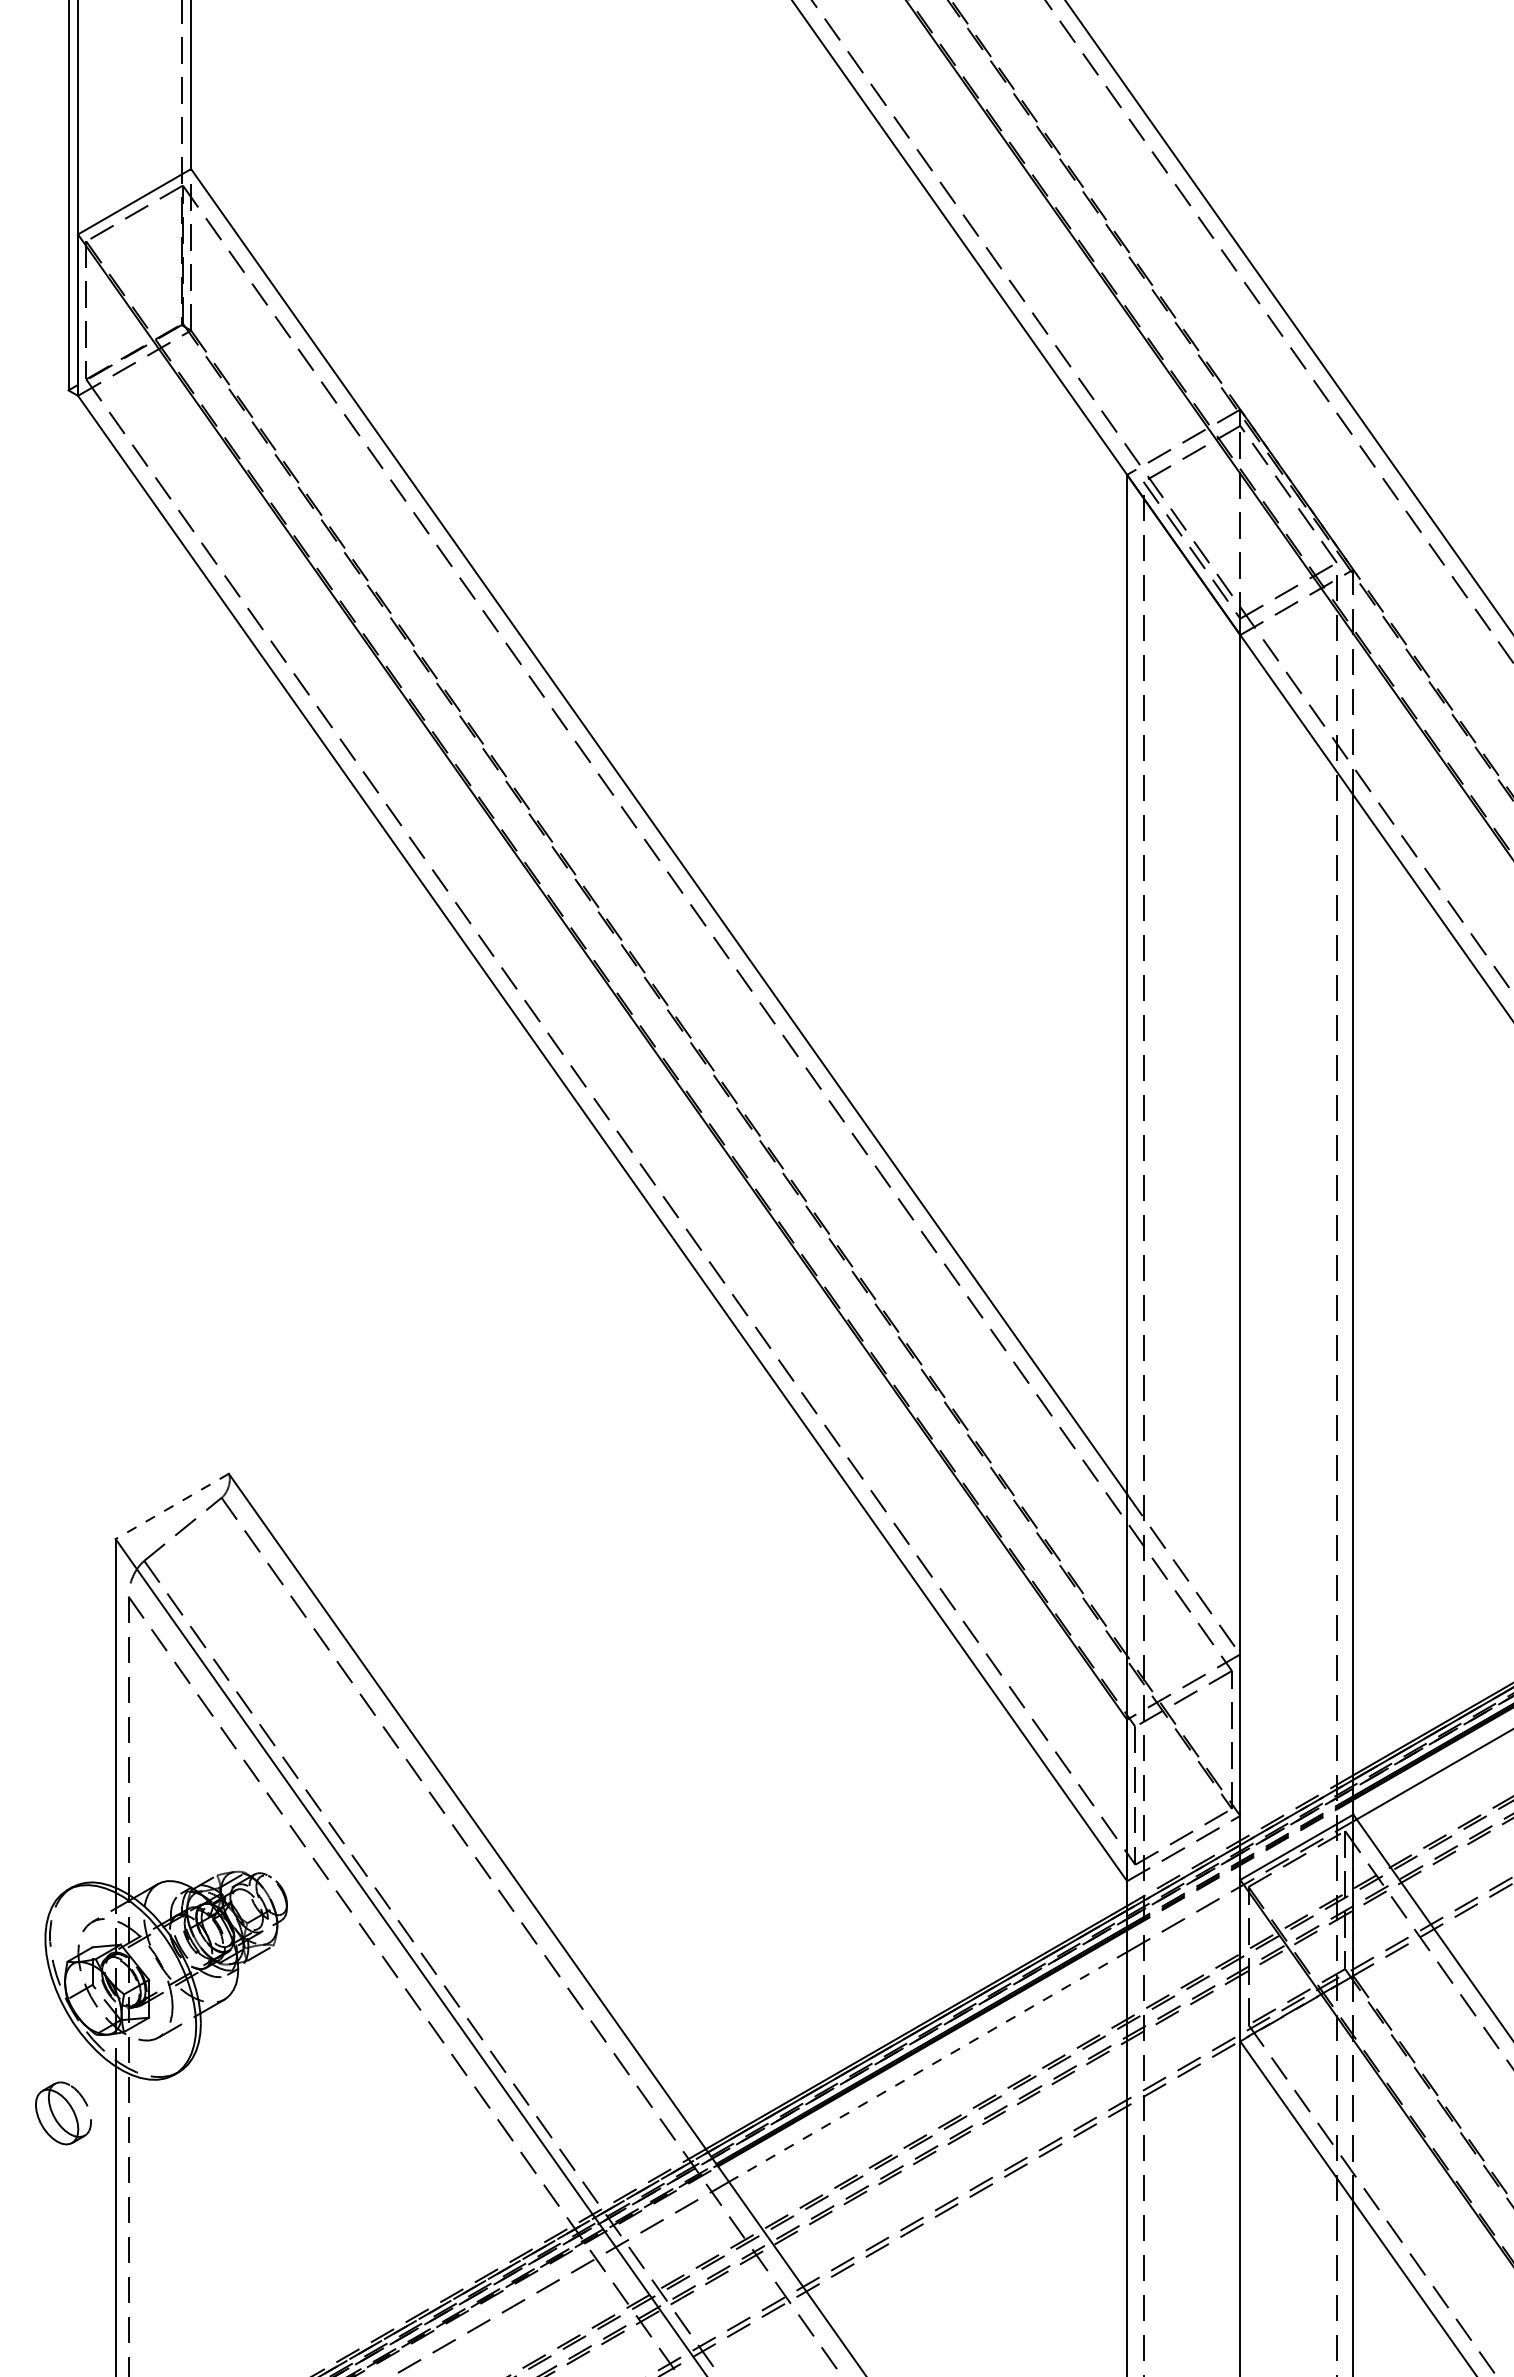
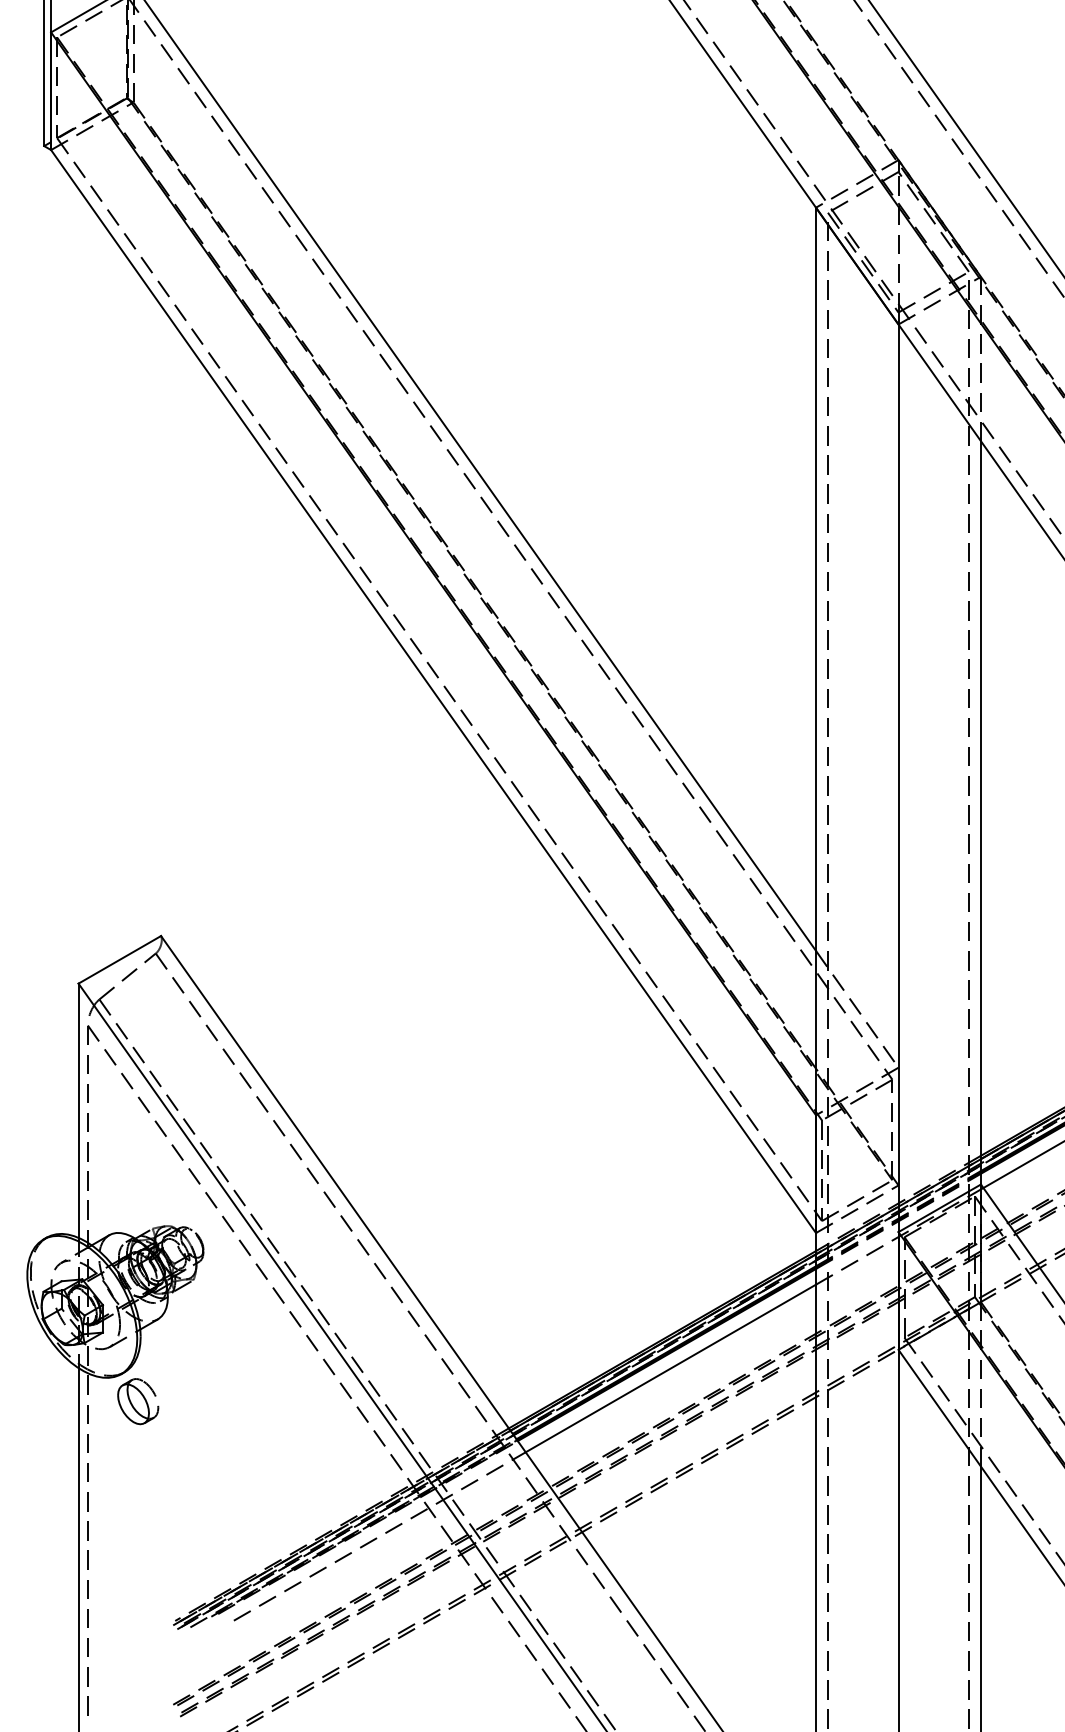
line: (171, 1506) -> (119, 959), dashed -> solid
line: (928, 2066) -> (671, 1368), dashed -> solid
part: (63, 2113) -> (138, 1401), moved

